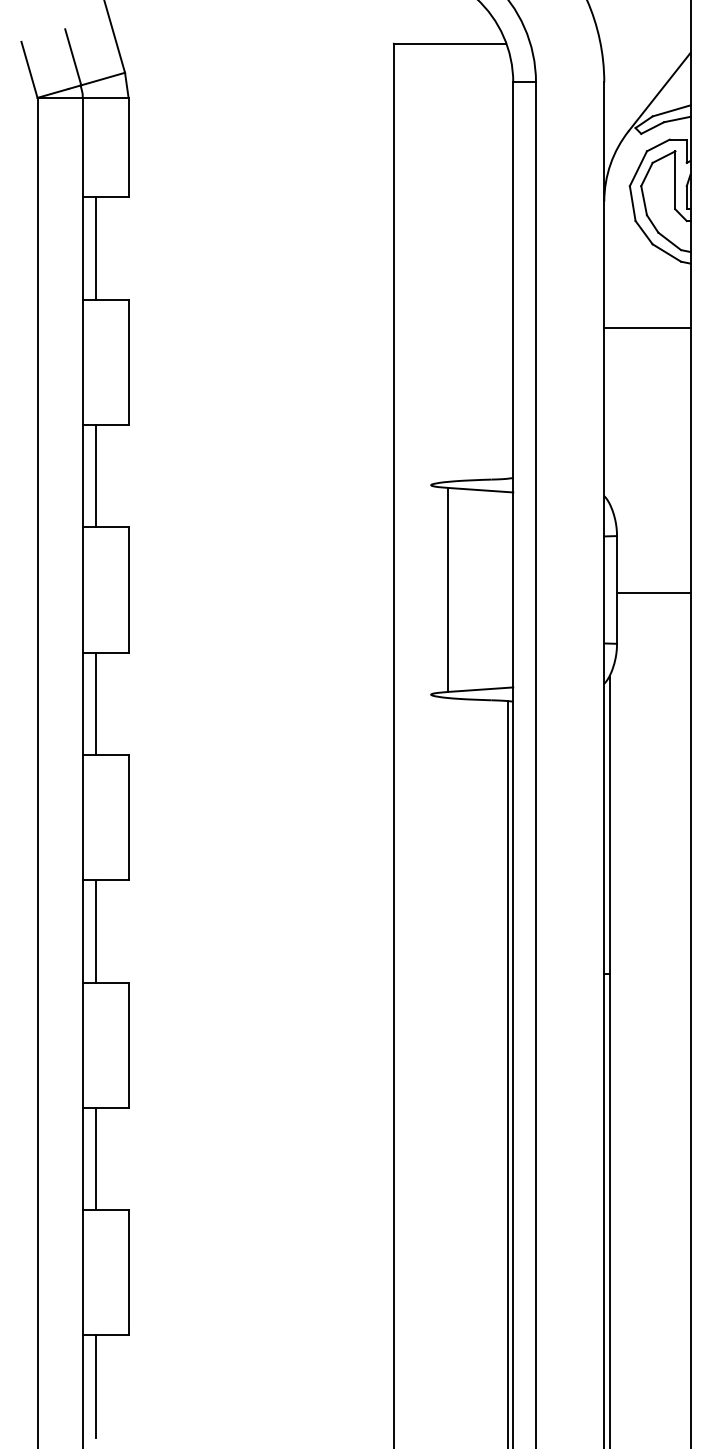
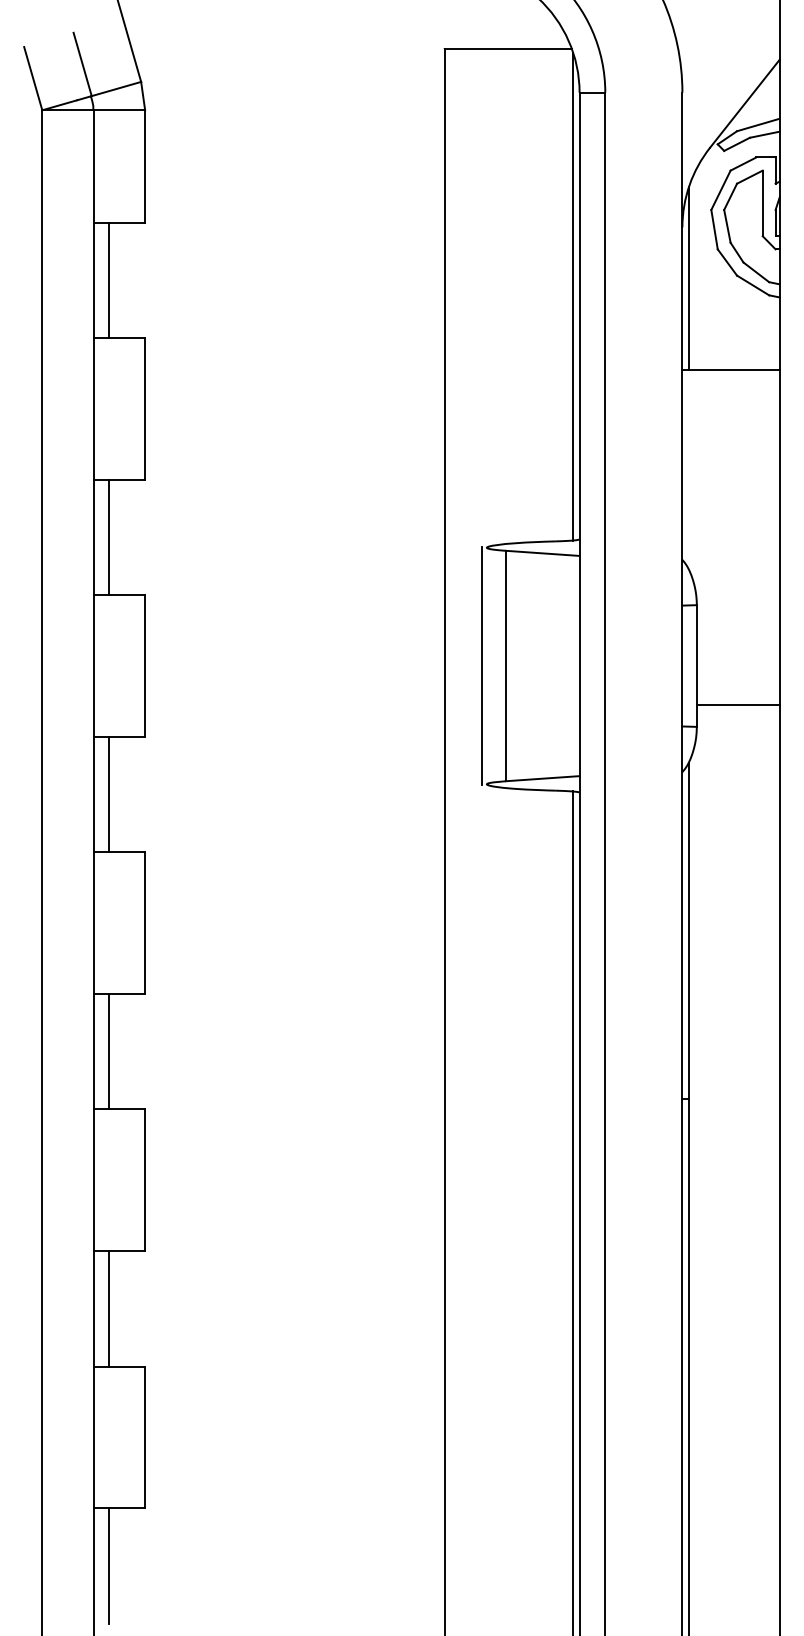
line: (609, 246) -> (688, 278), added
line: (507, 262) -> (573, 296), added
line: (426, 589) -> (481, 665), added
line: (653, 593) -> (737, 704), moved

